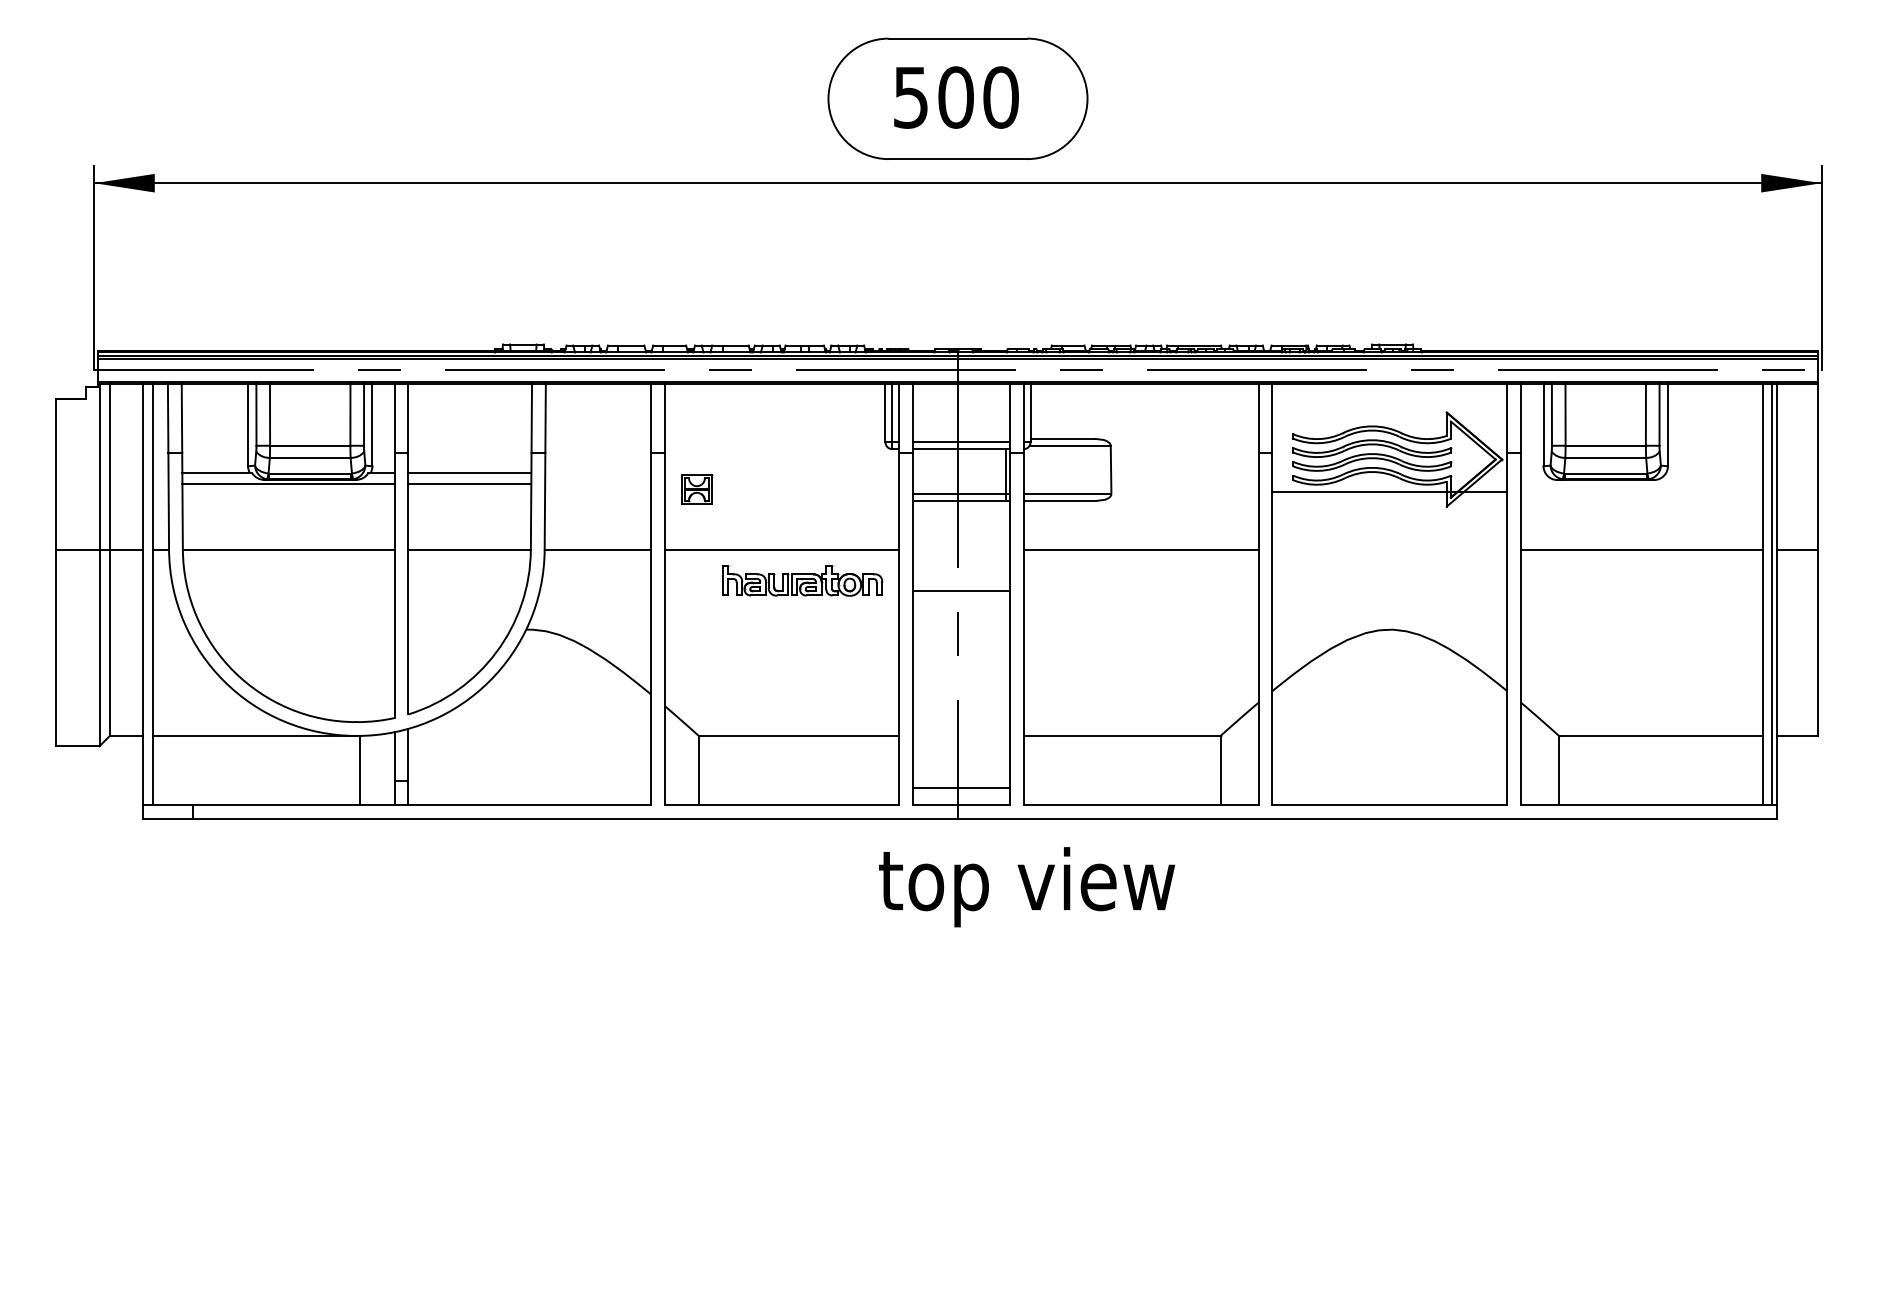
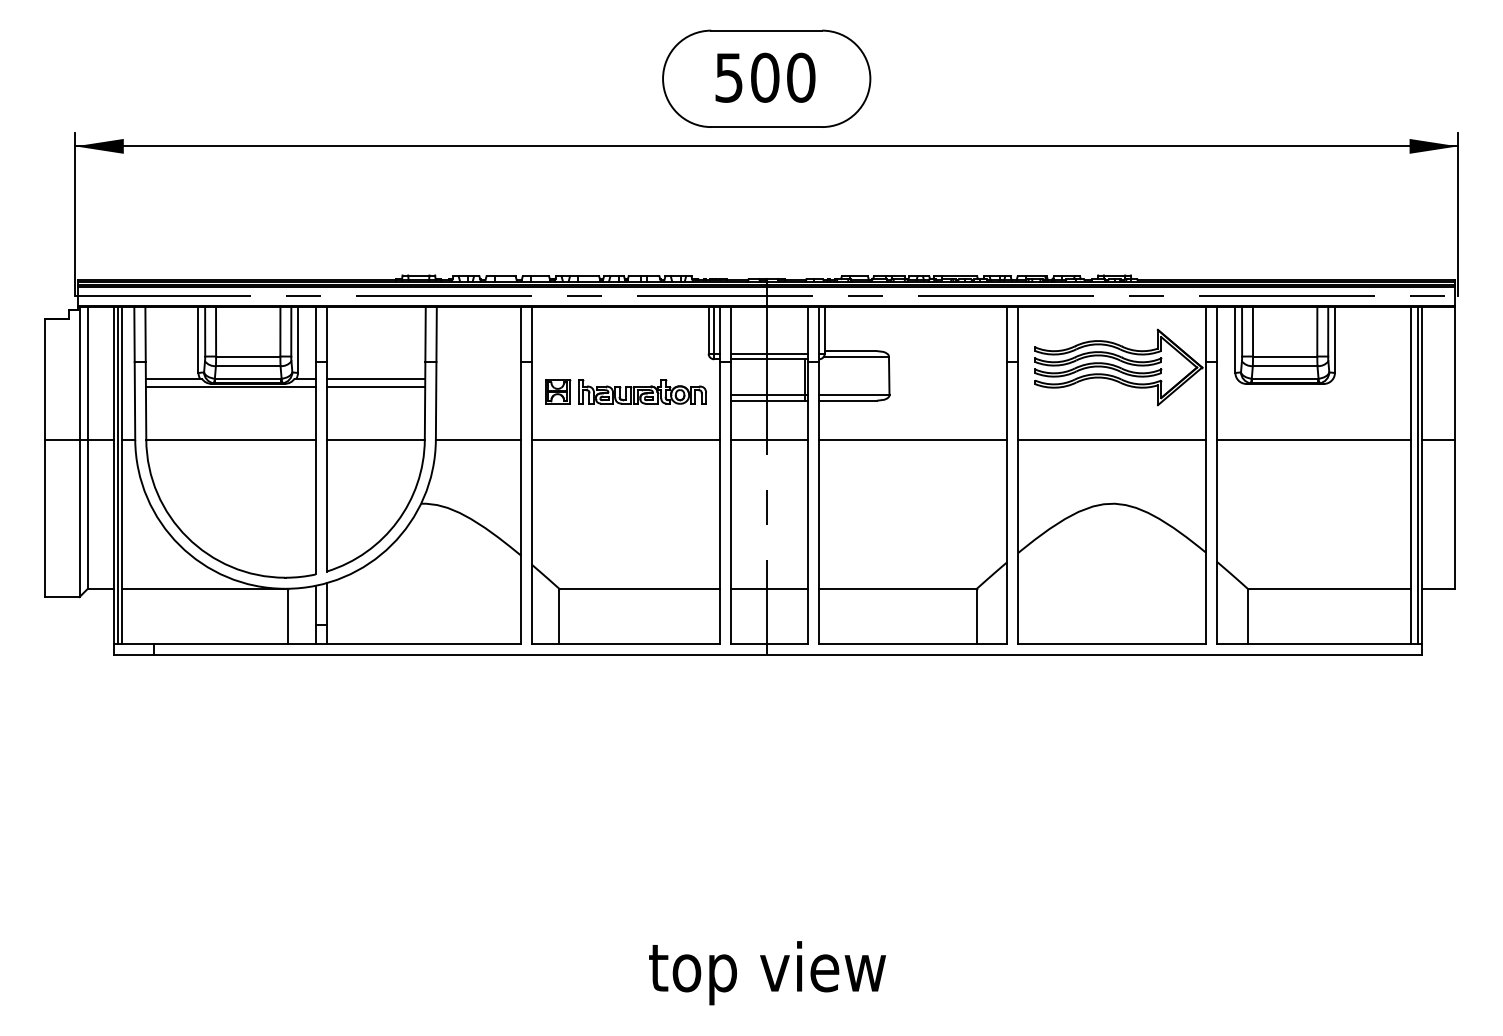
line: (1389, 491) -> (1112, 439), moved
part: (802, 580) -> (642, 391), moved
line: (961, 590) -> (769, 439), moved
line: (147, 594) -> (117, 475), added
line: (961, 787) -> (769, 588), moved
text: (1027, 887) -> (767, 973), moved

